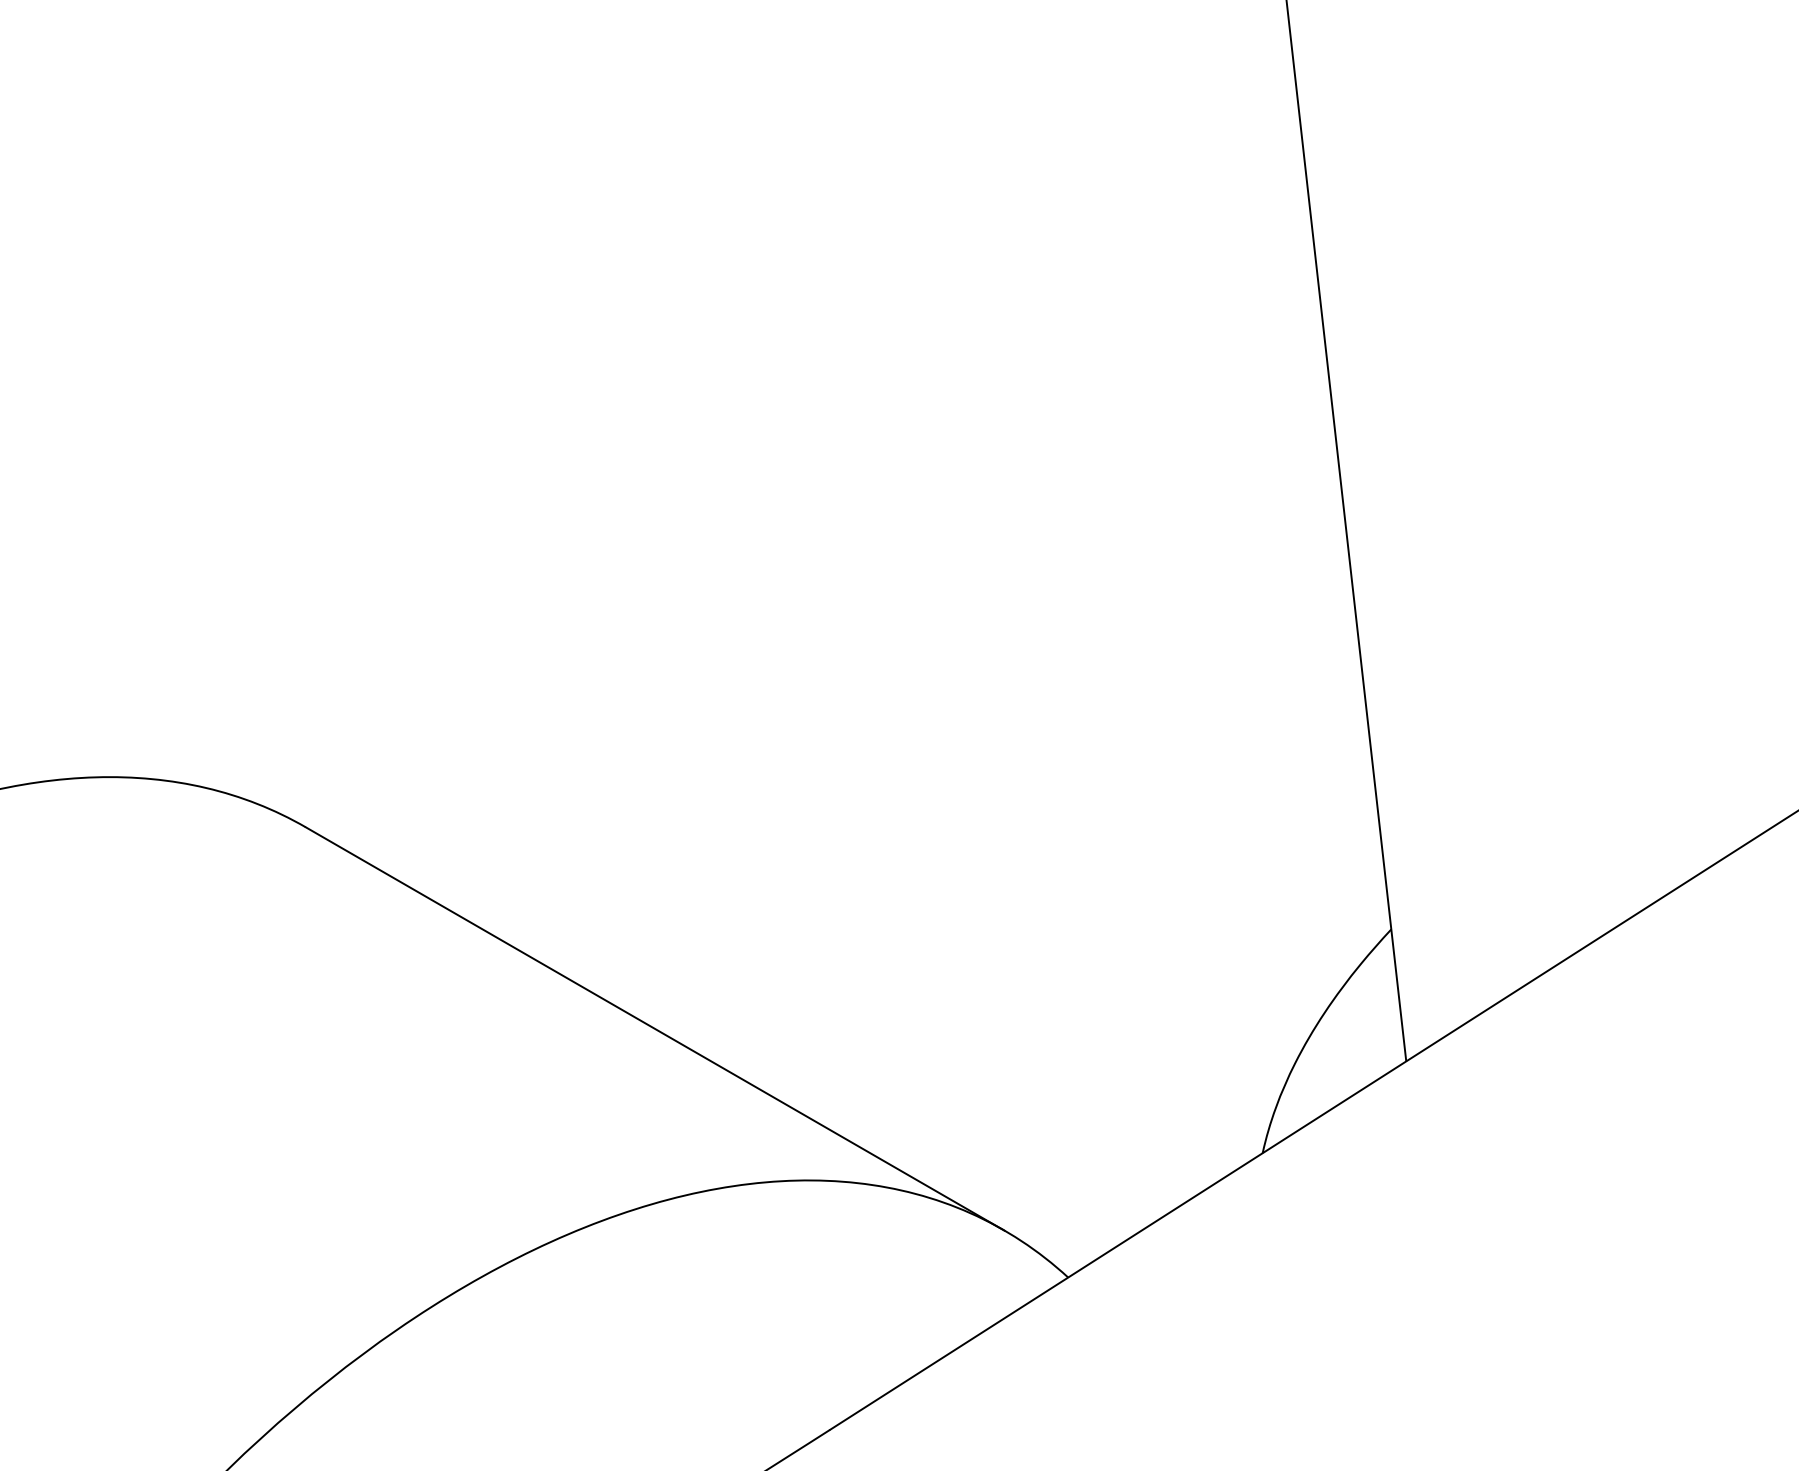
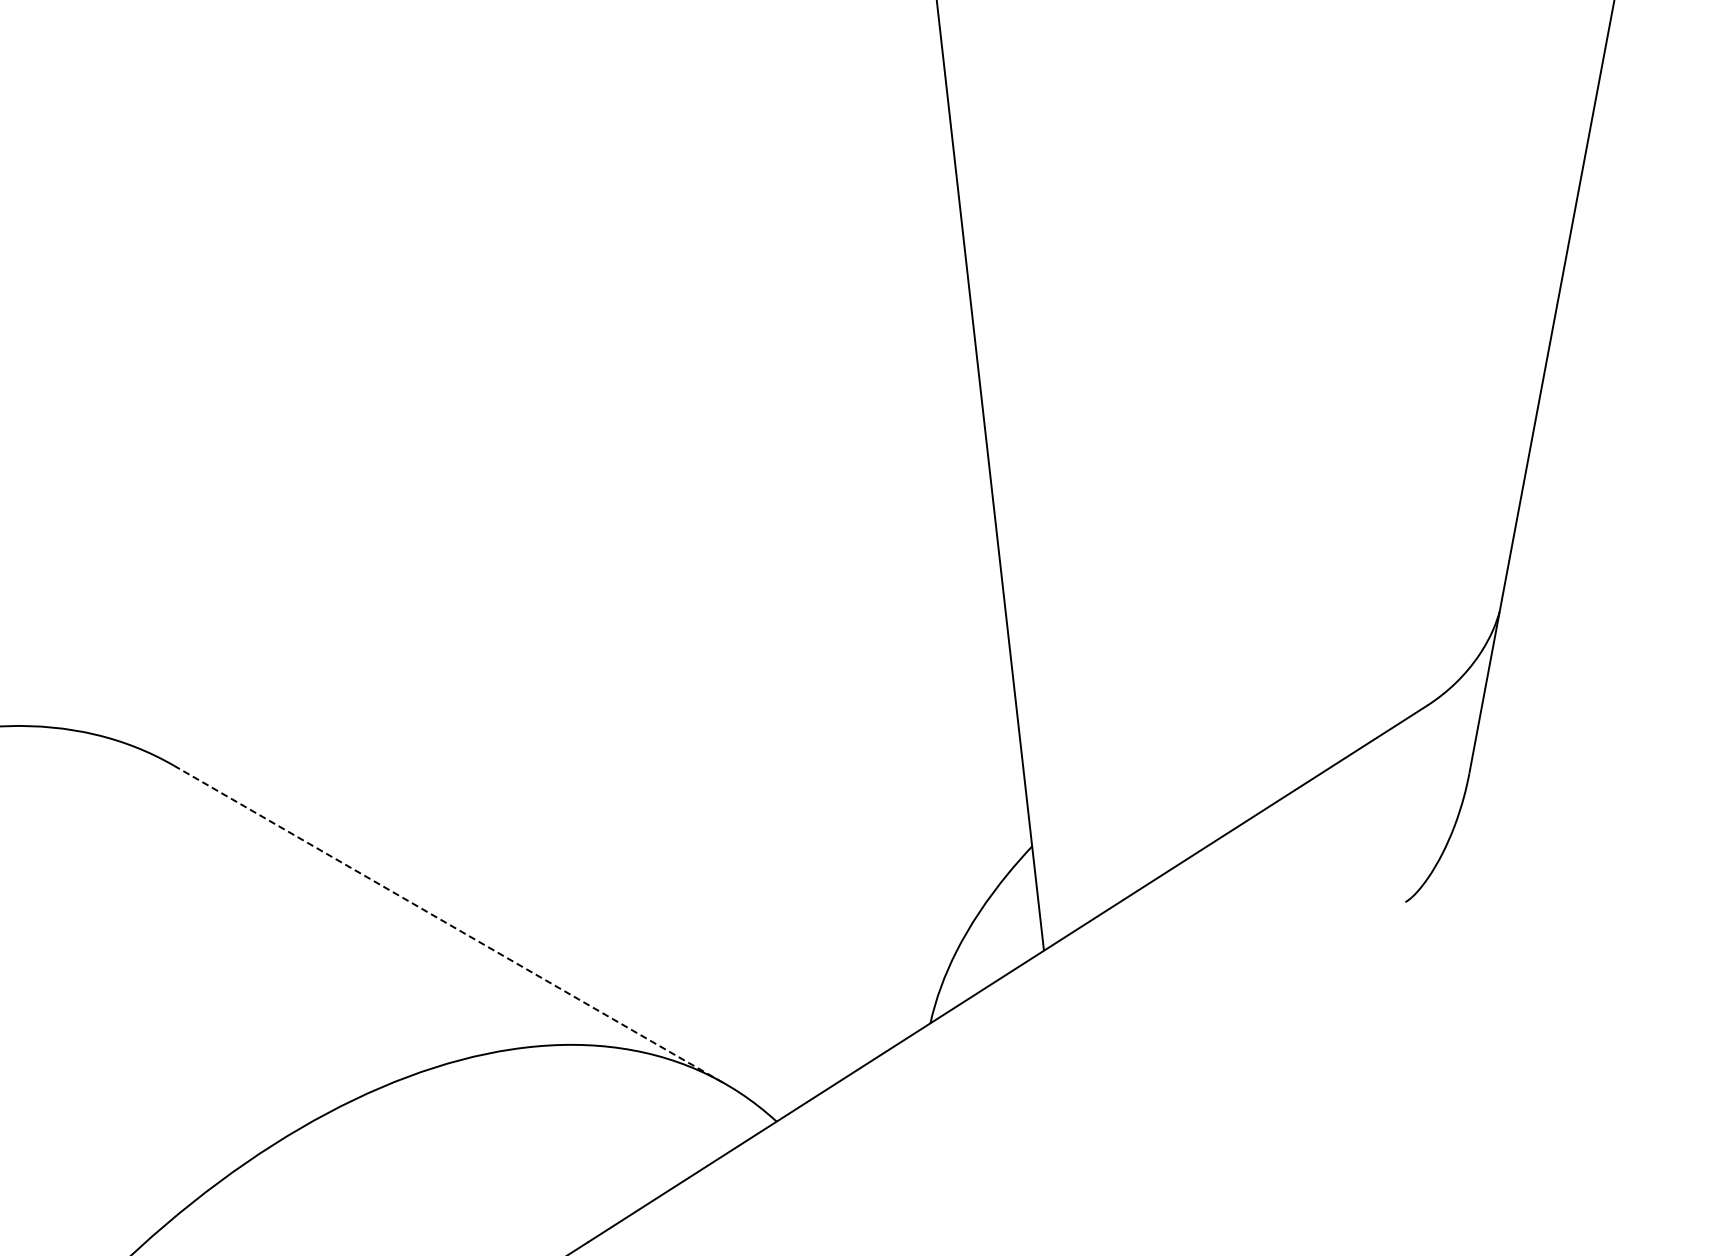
line: (655, 1029) -> (450, 925), solid -> dashed

